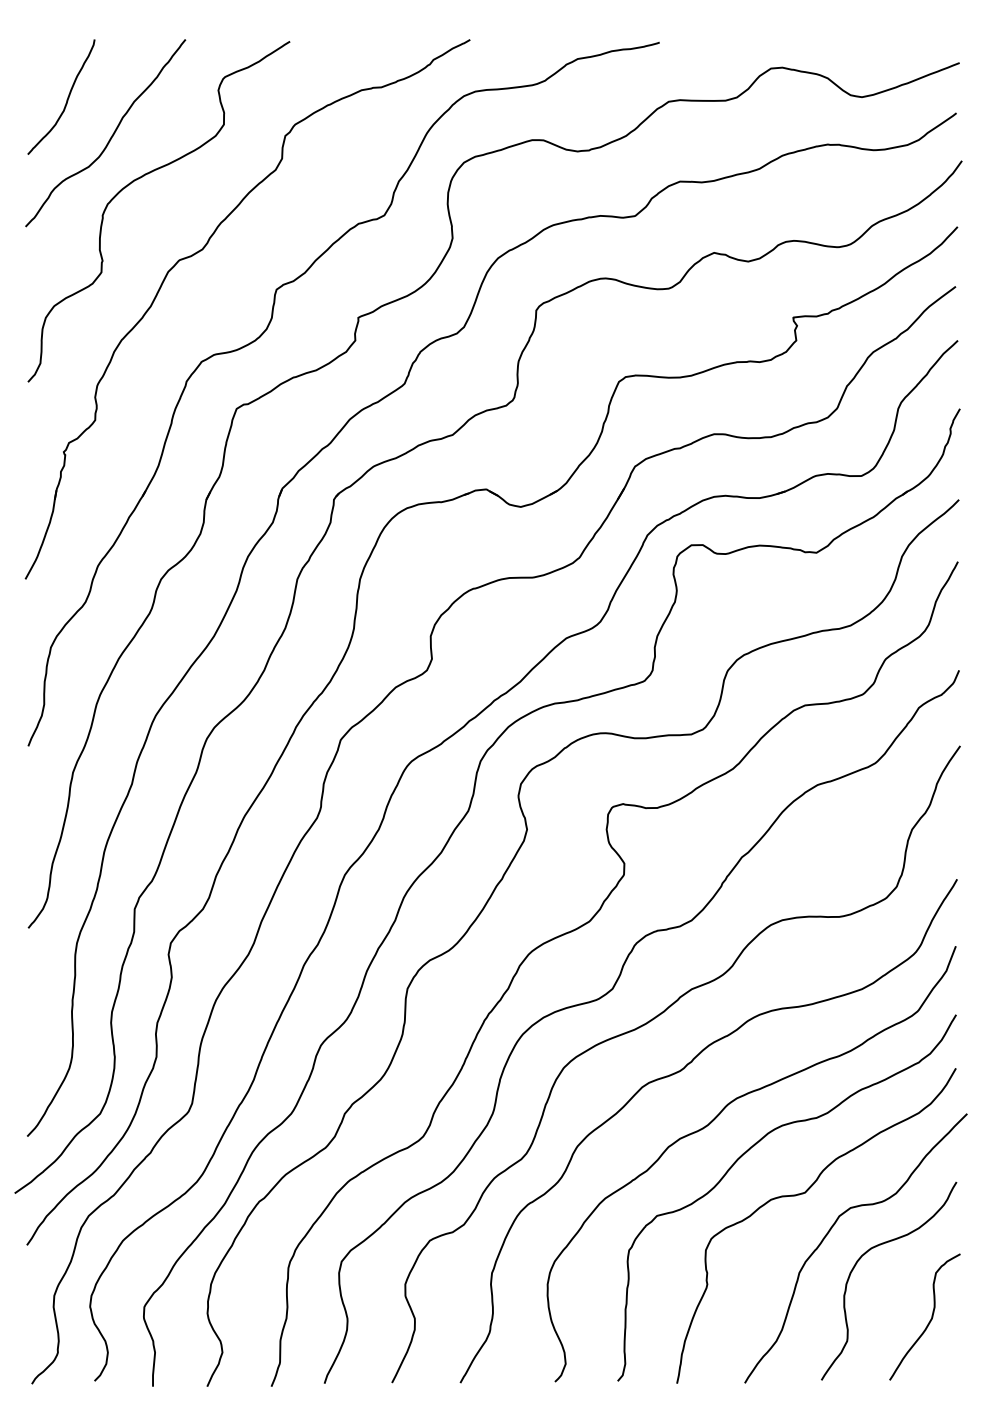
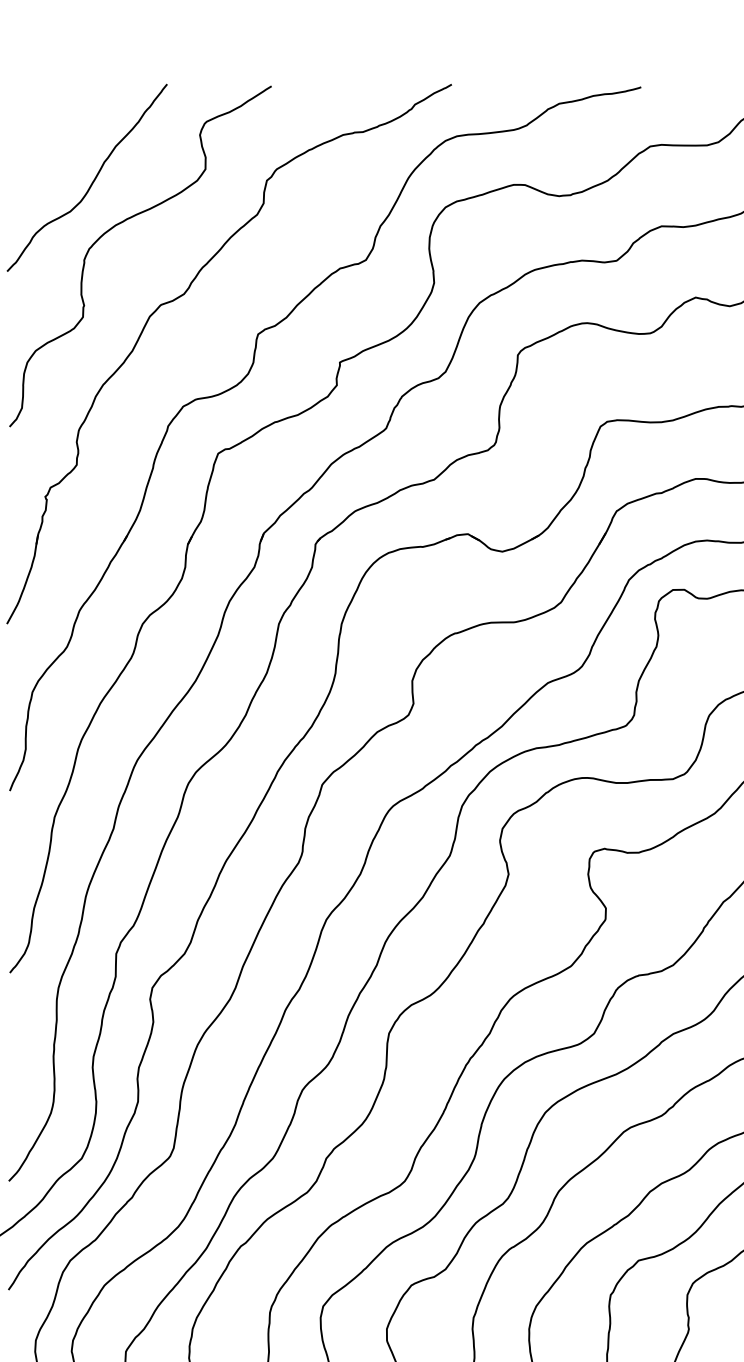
curve: (66, 99) -> (48, 144), removed

